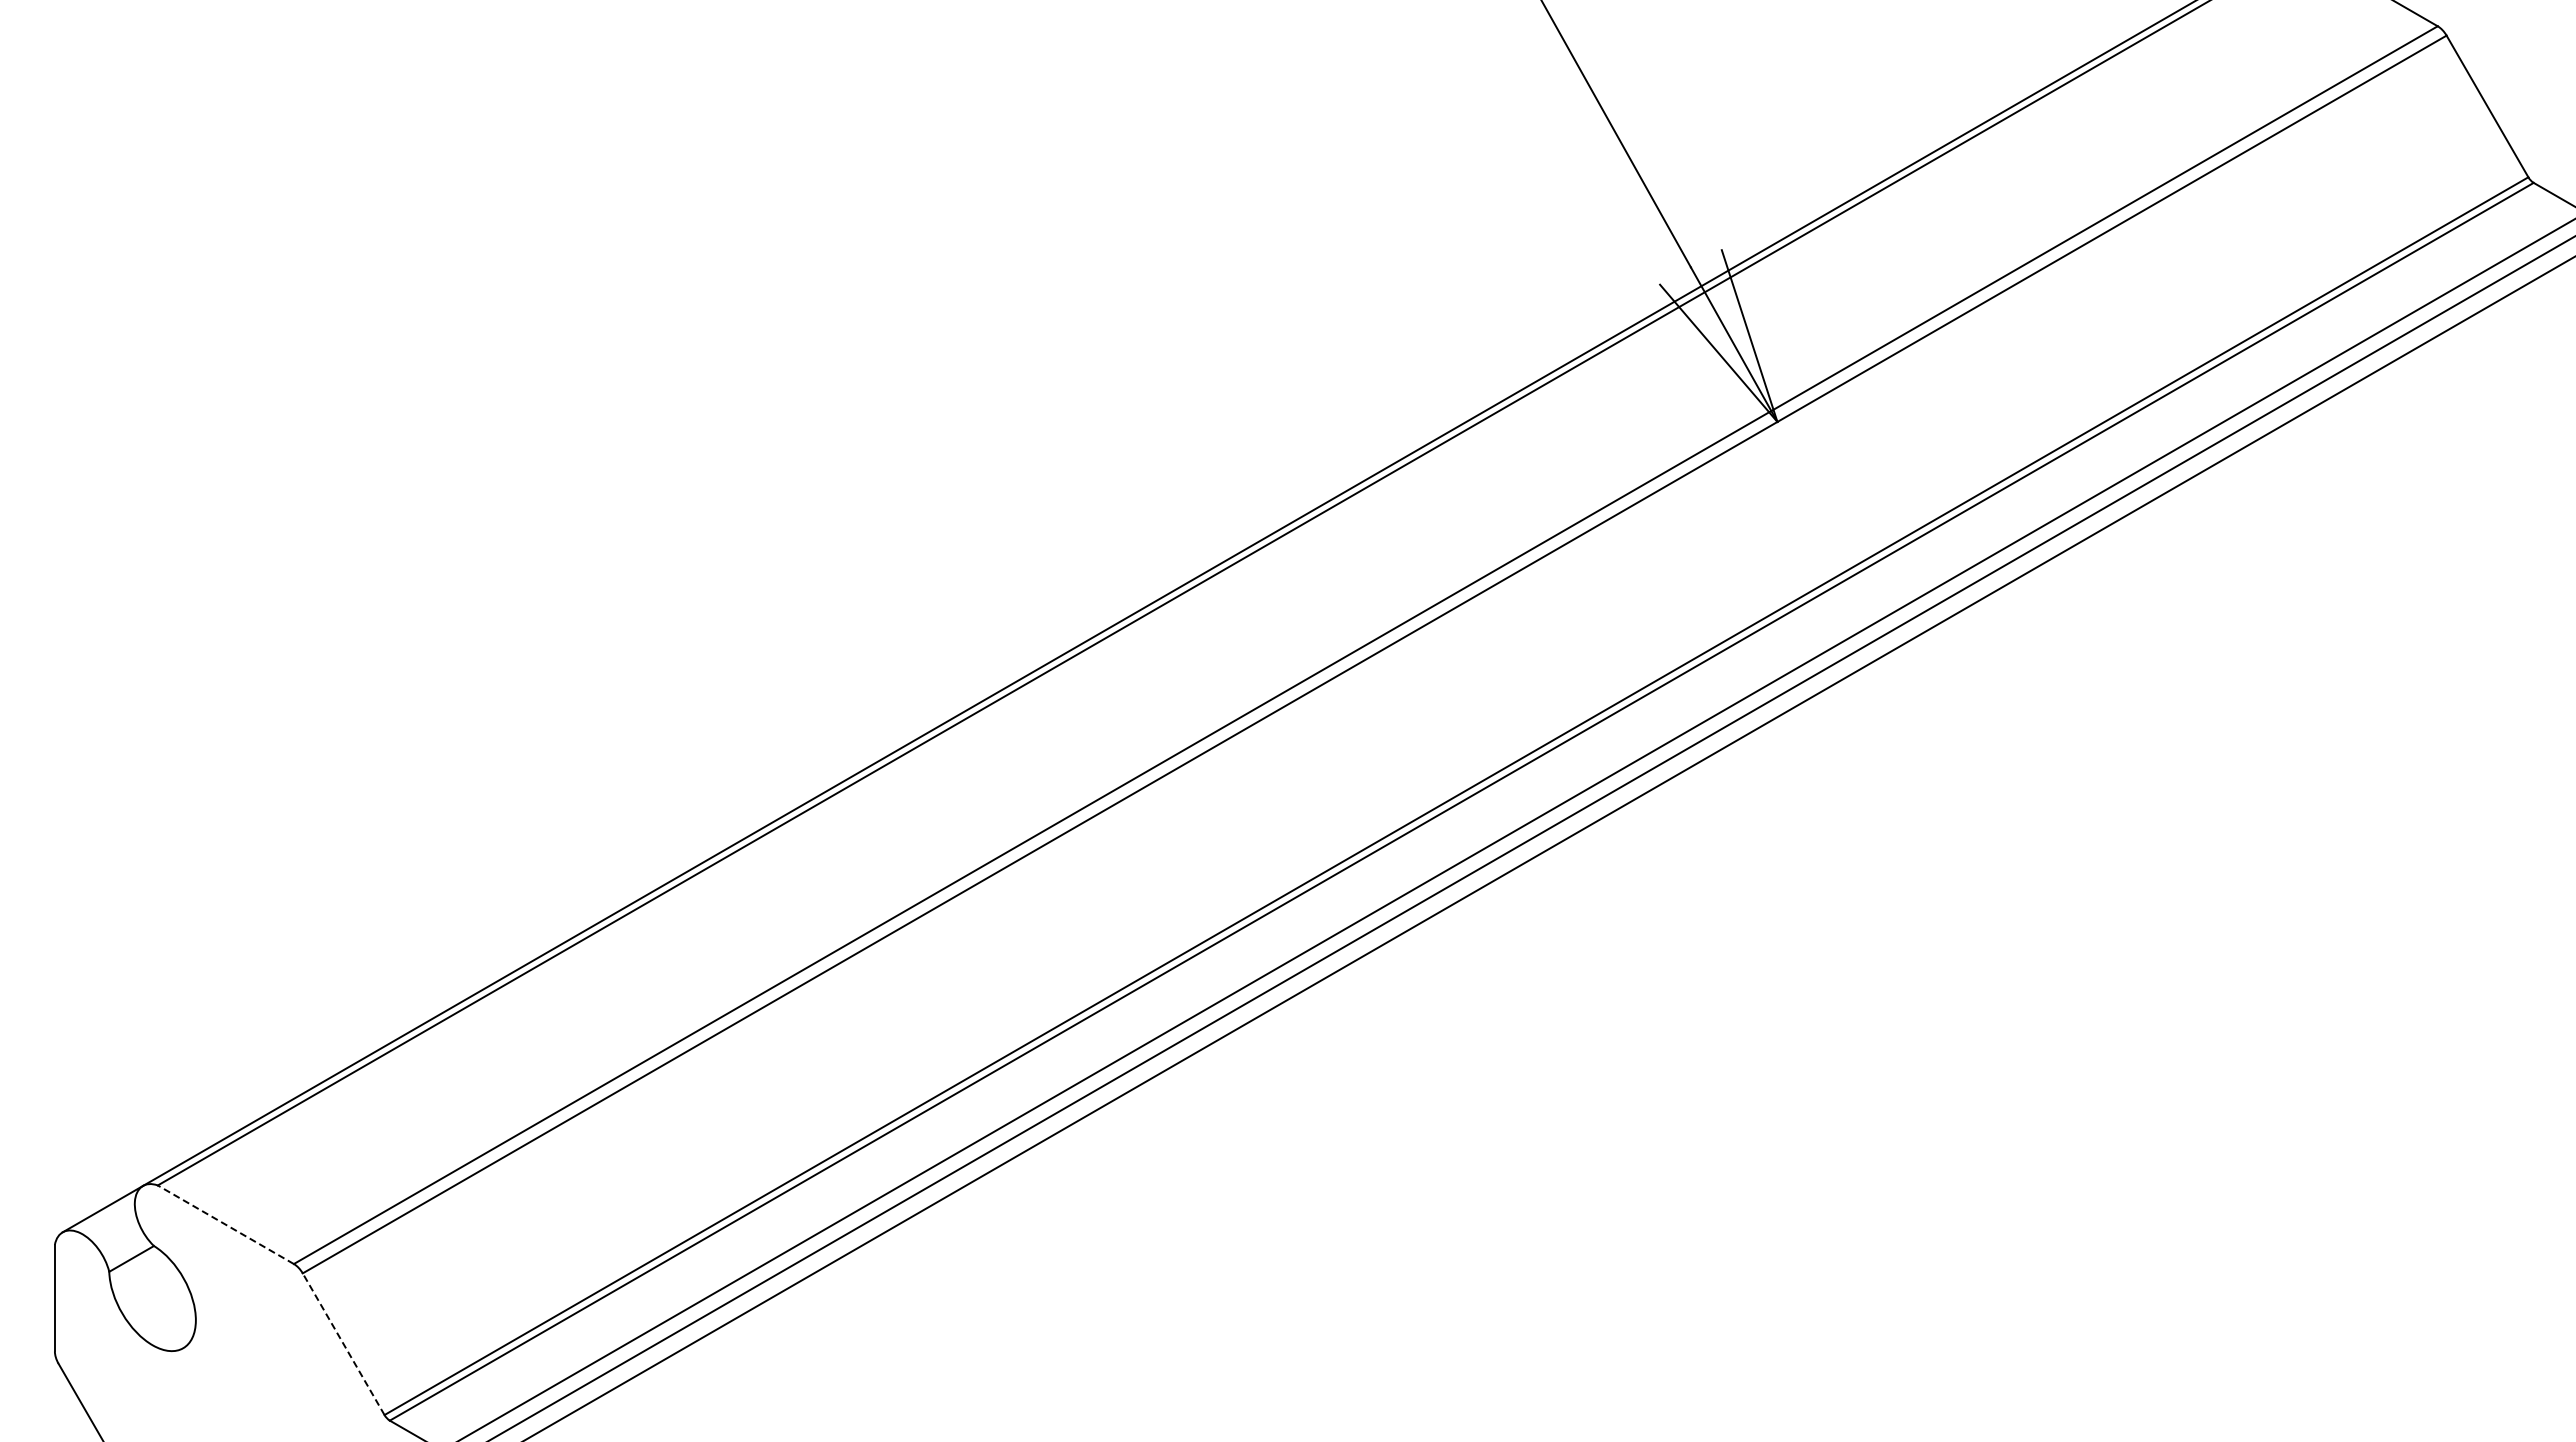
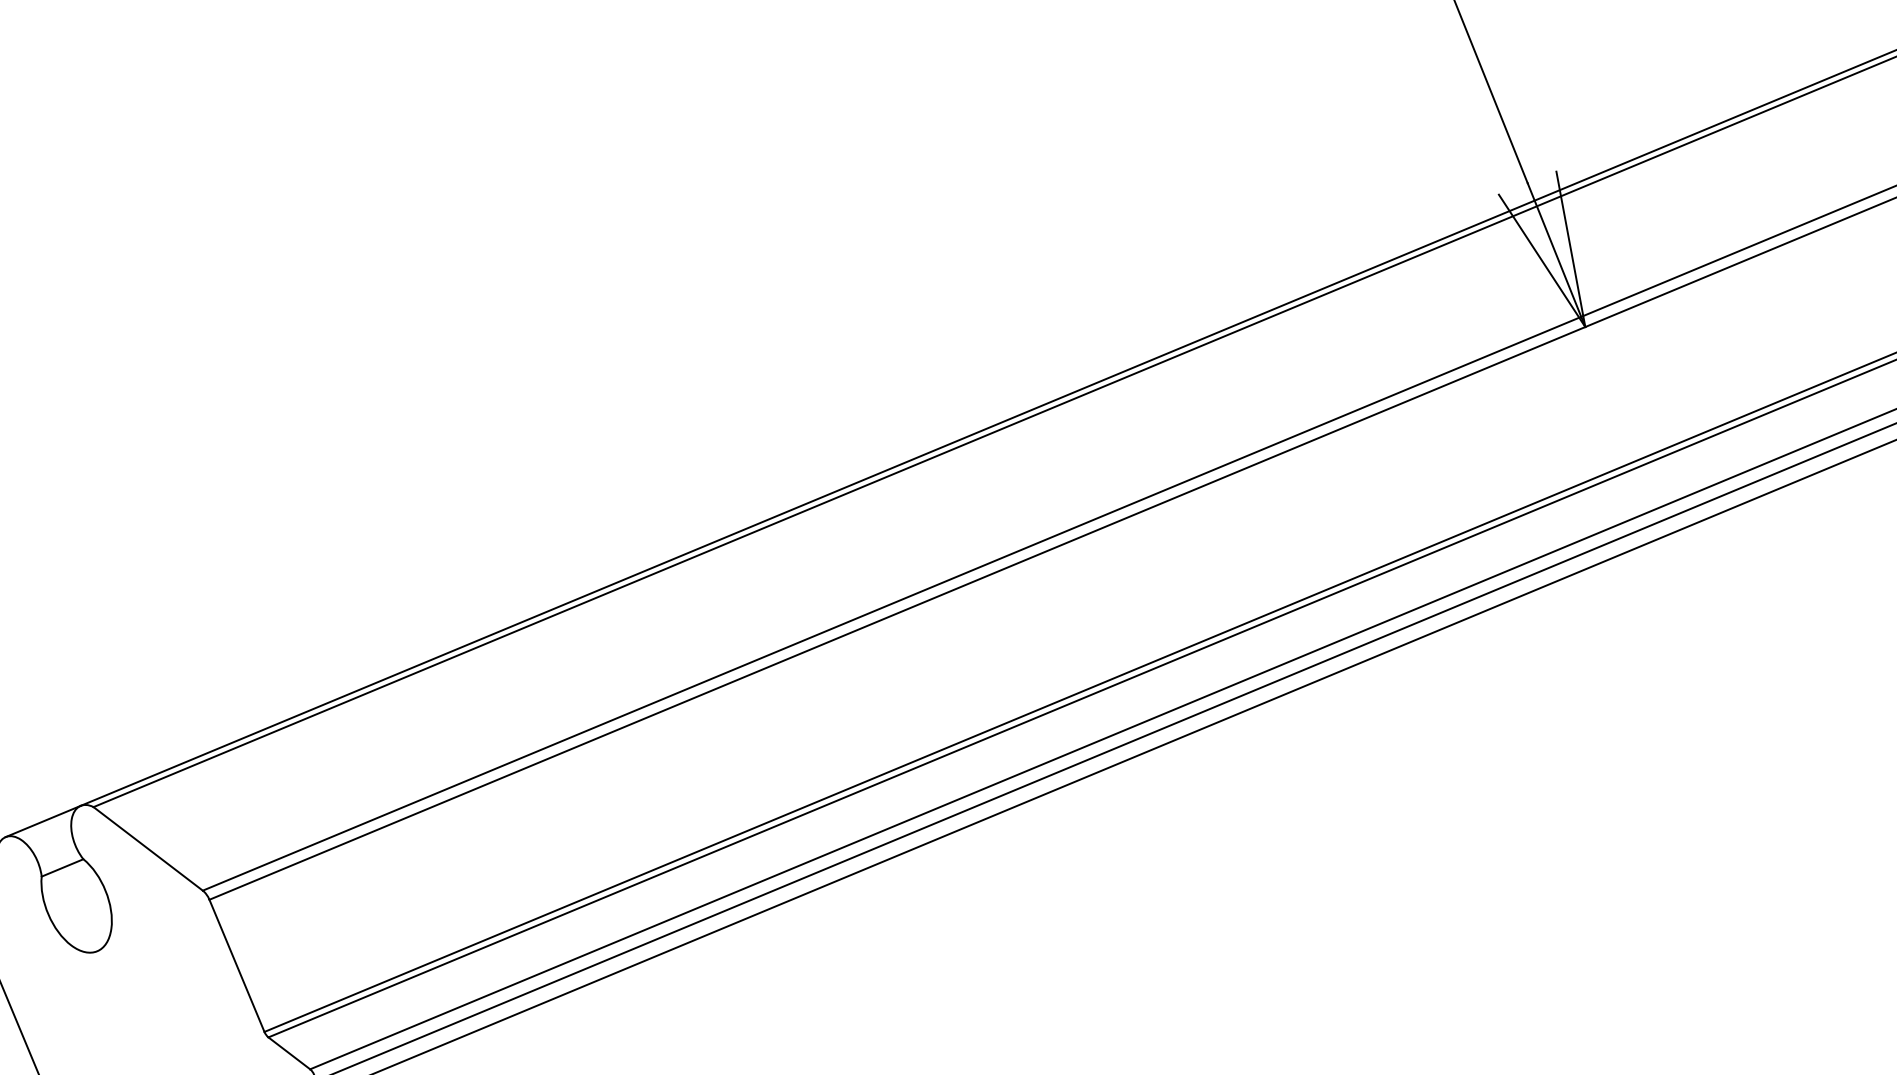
line: (225, 1224) -> (147, 848), dashed -> solid
line: (343, 1344) -> (236, 966), dashed -> solid

